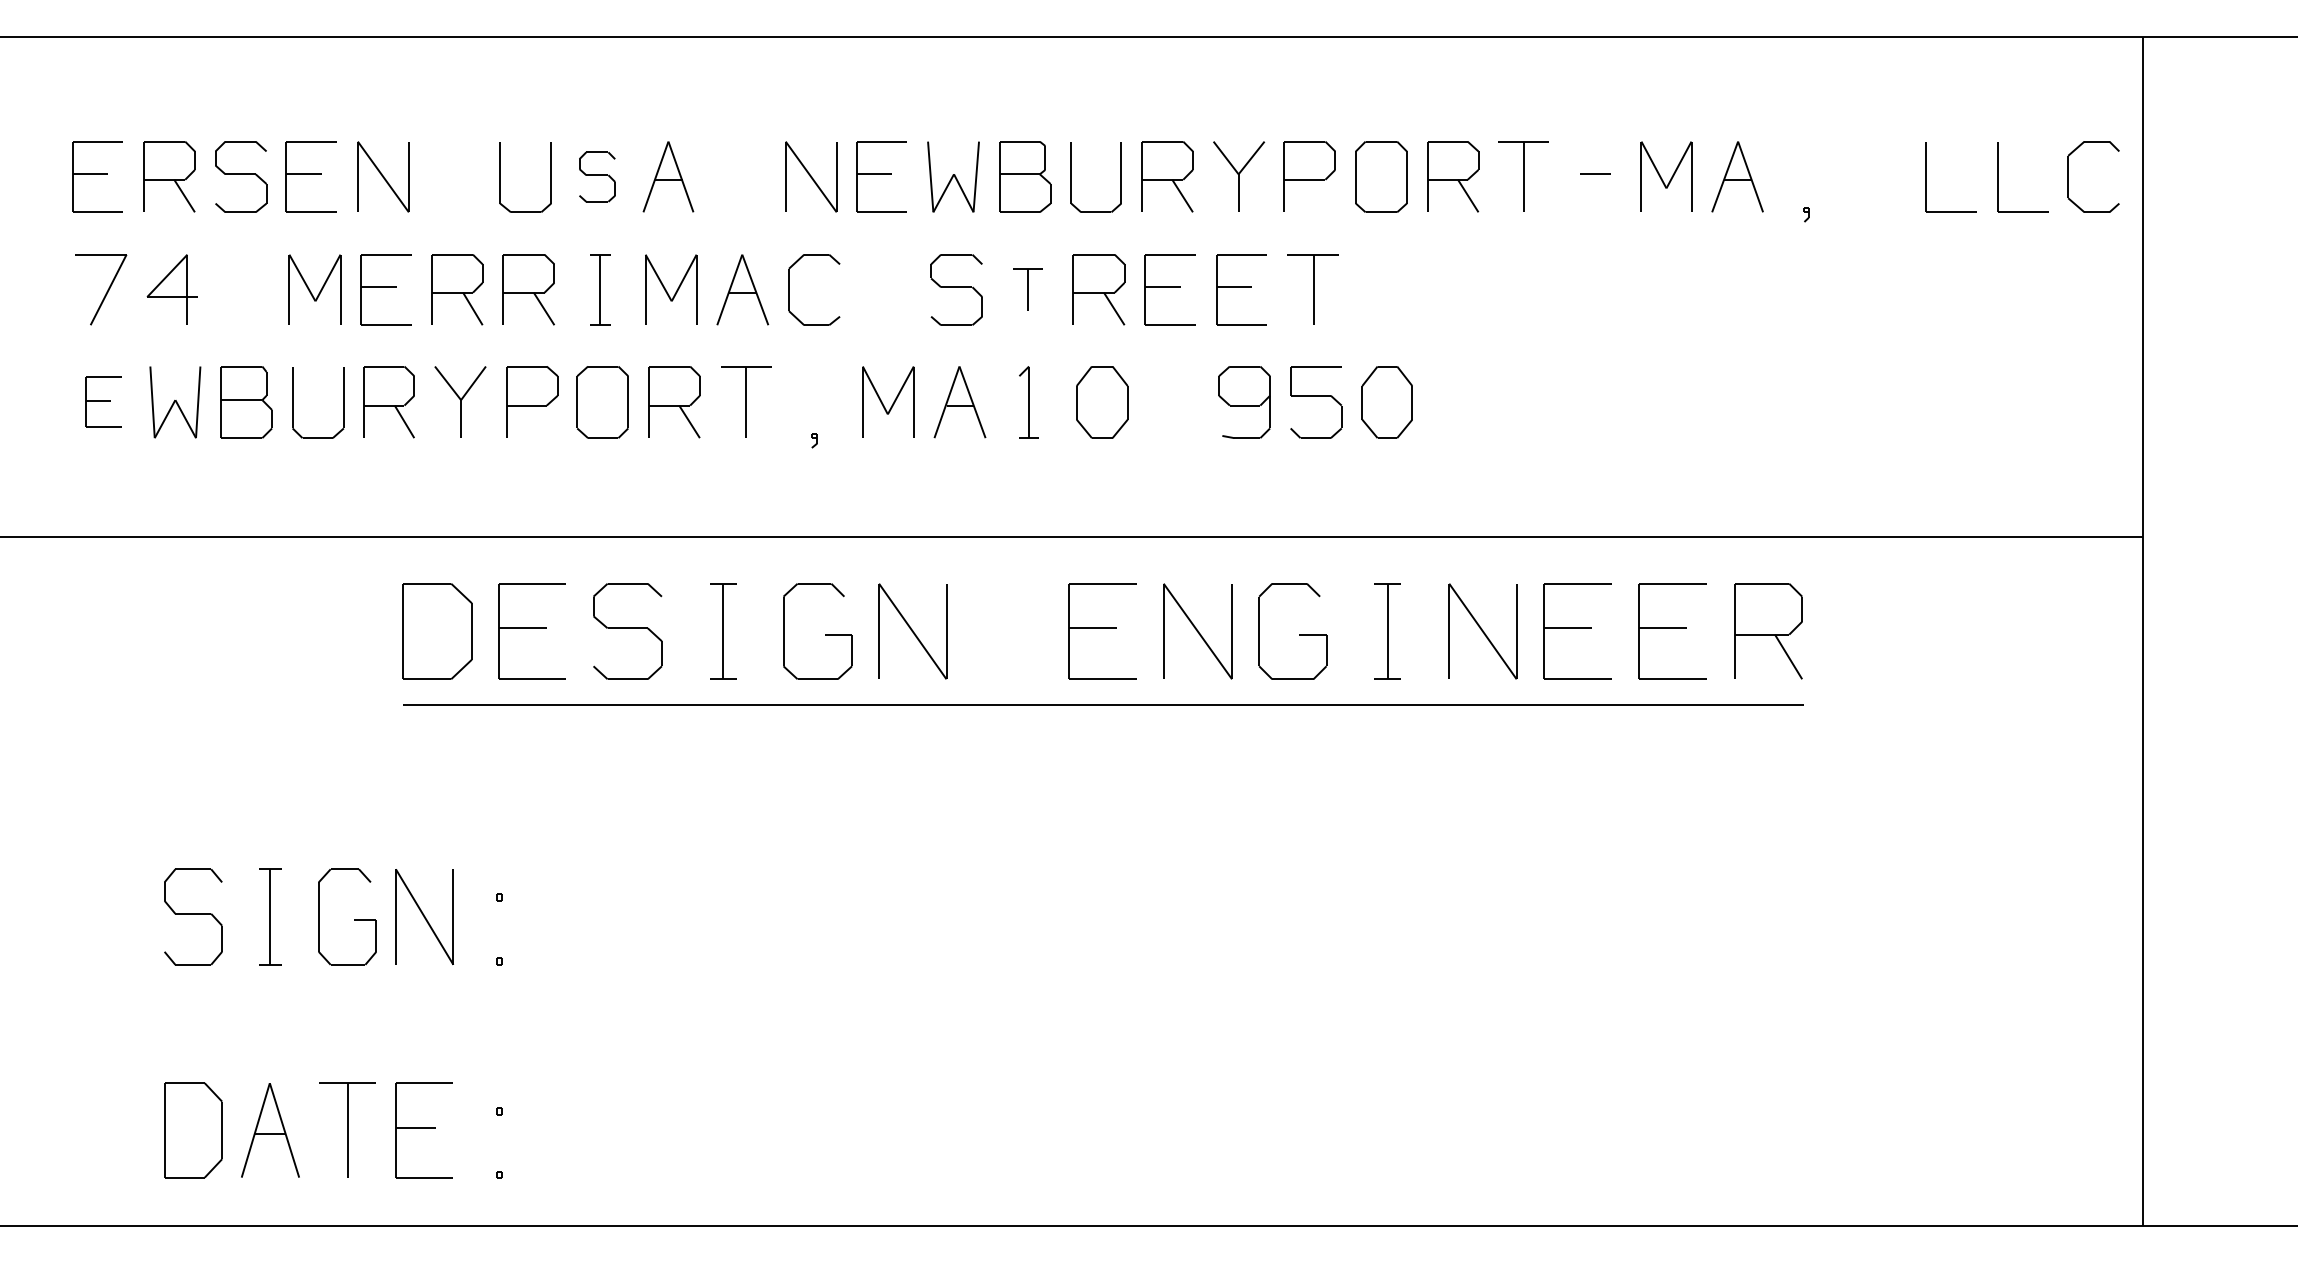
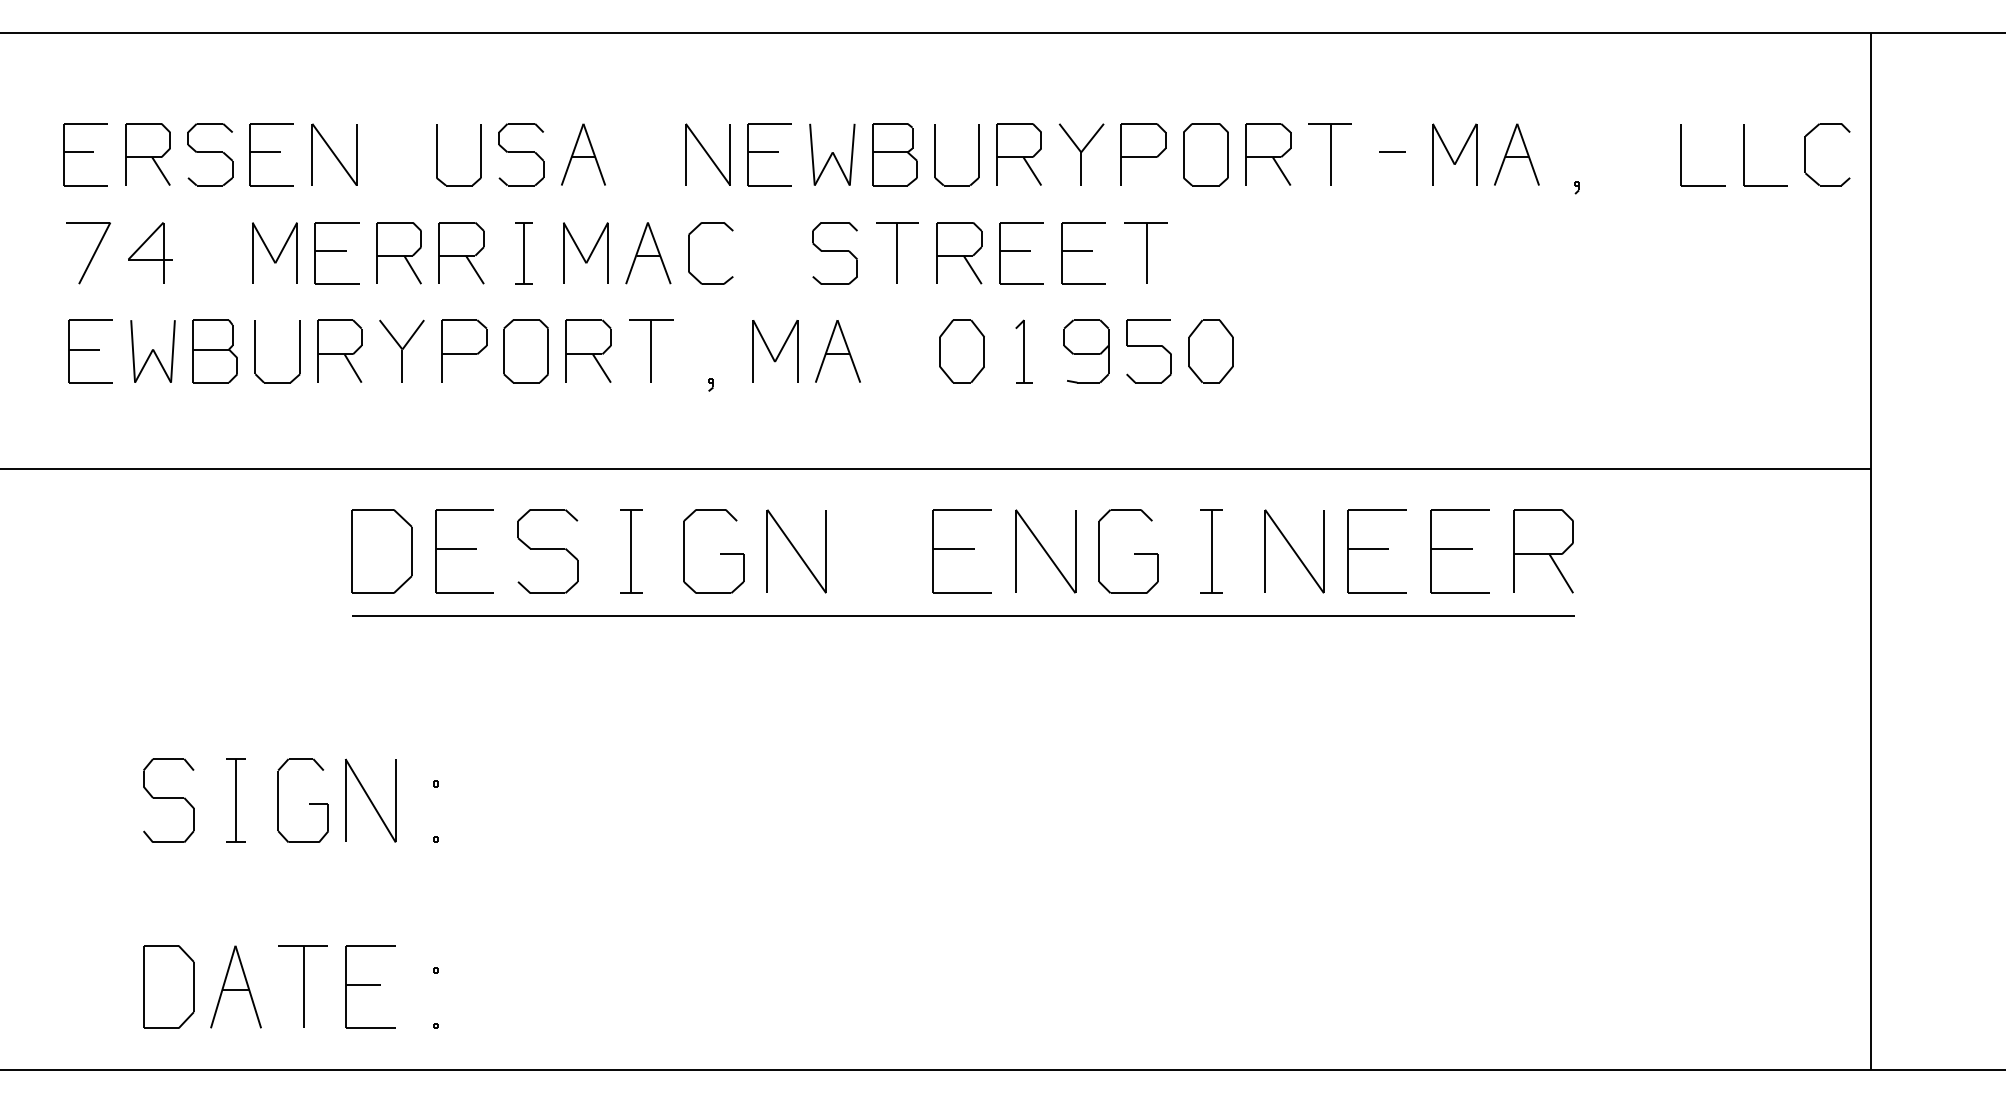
part: (597, 176) -> (521, 154), size x1.43
part: (1028, 288) -> (897, 252), size x1.67
part: (103, 402) -> (90, 351), size x1.43
part: (1028, 402) -> (1023, 351), moved

